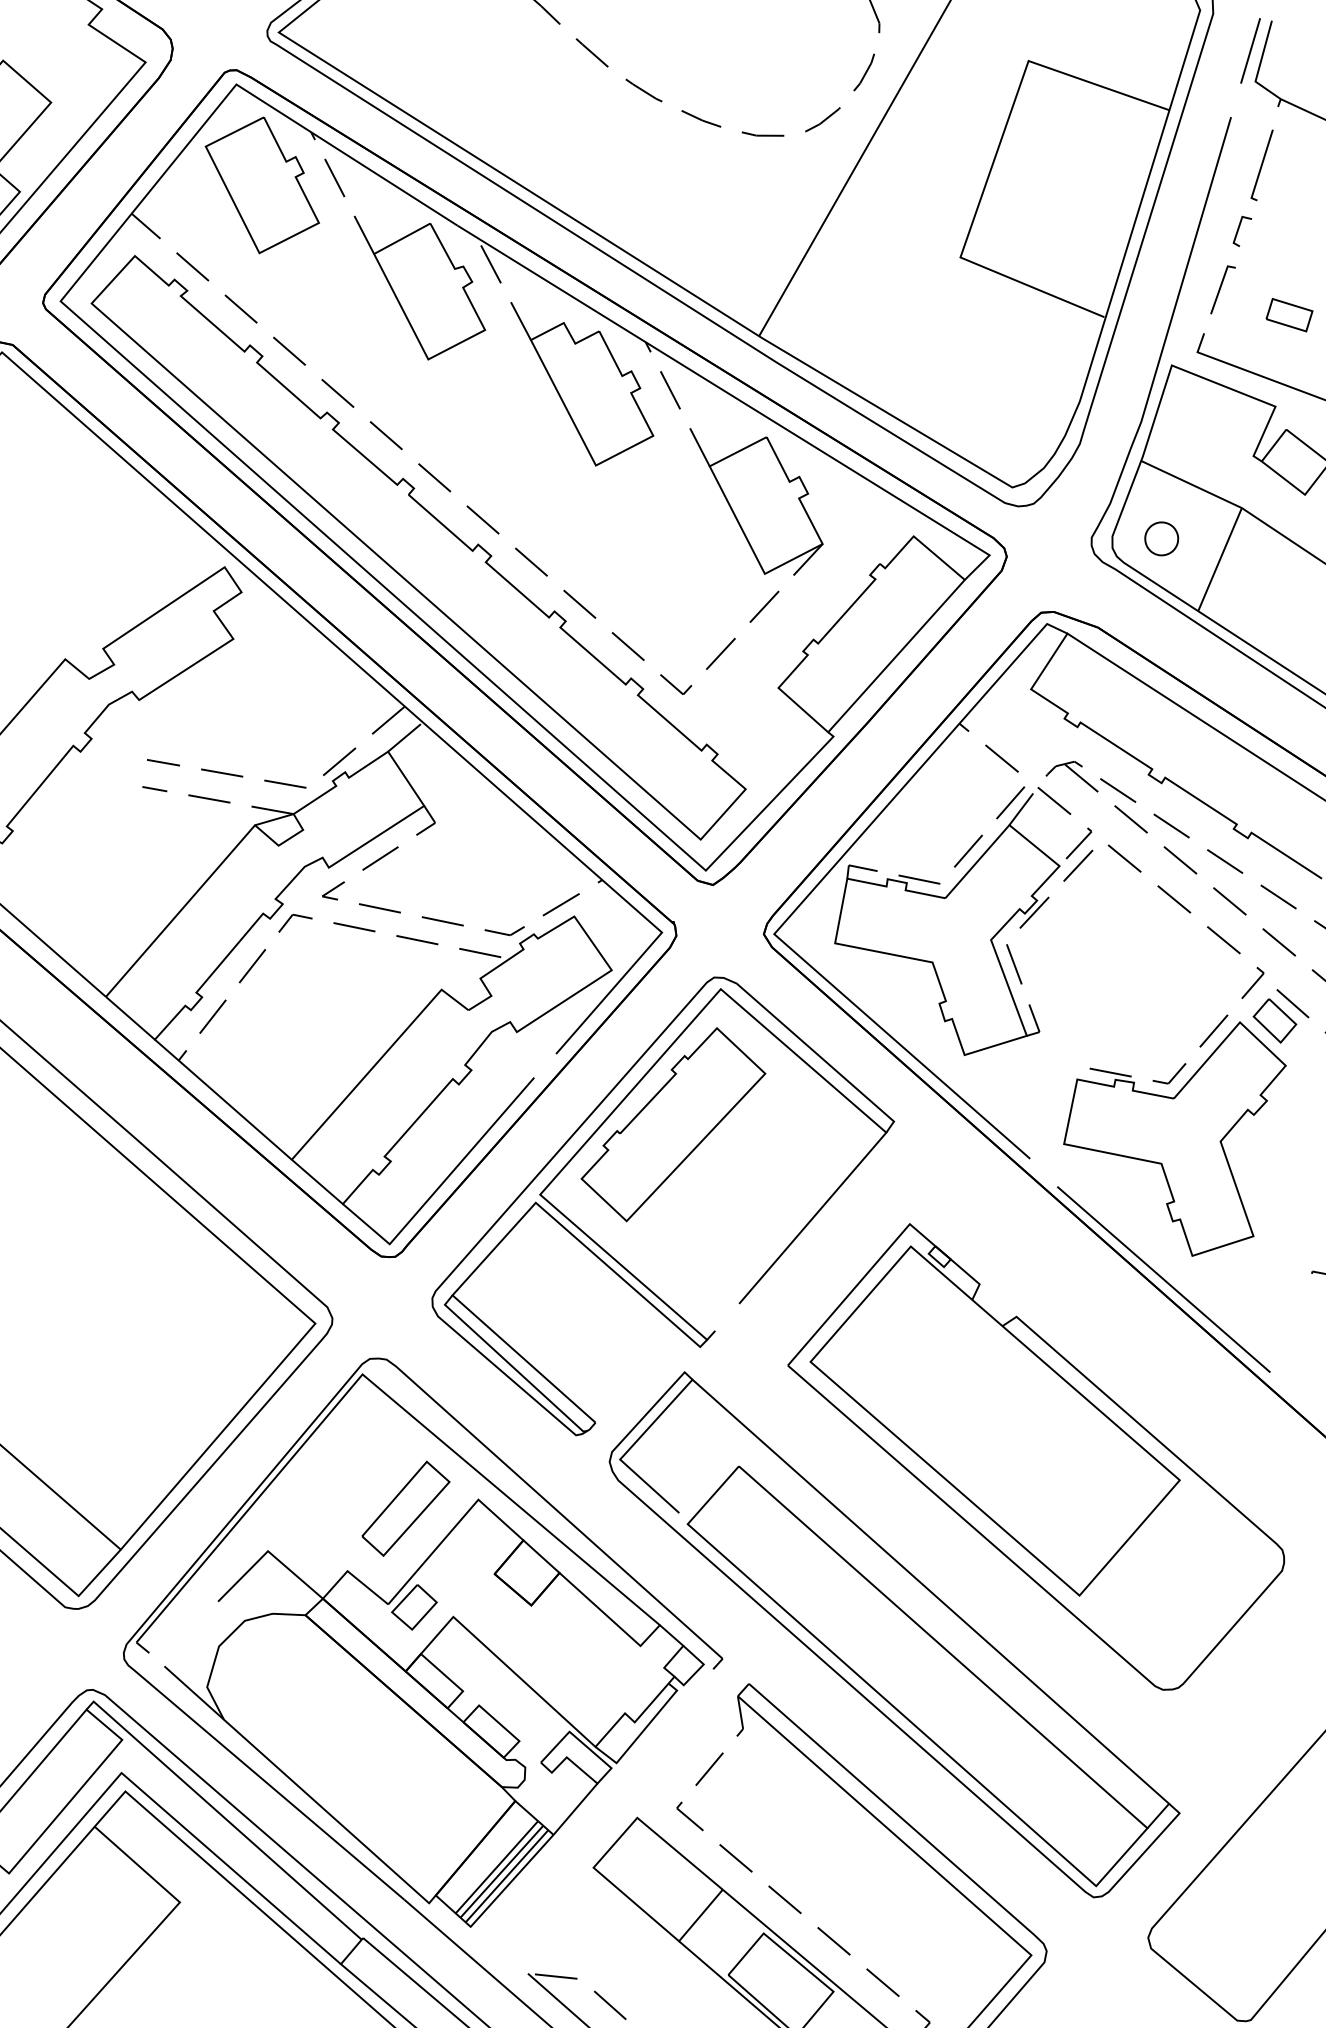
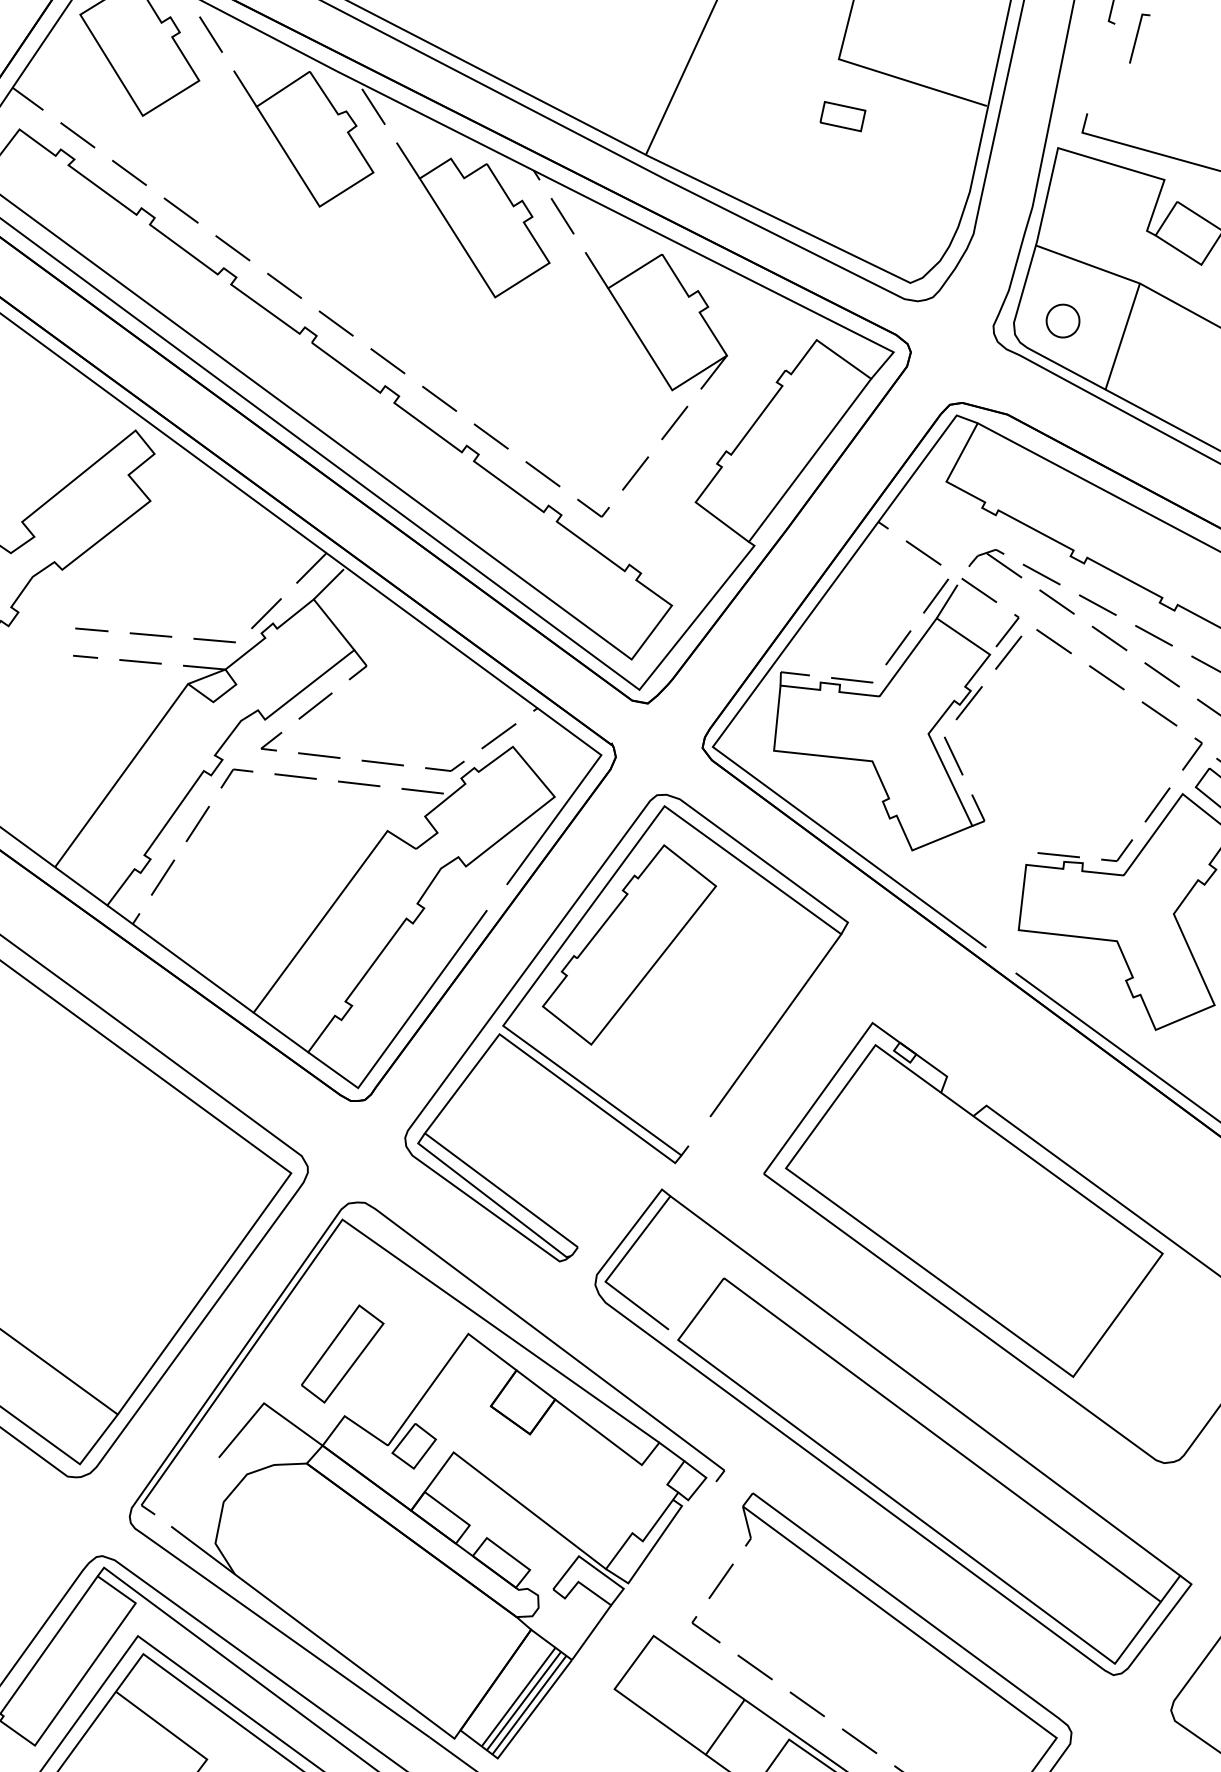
line: (1220, 289) -> (1137, 38), moved
part: (1289, 315) -> (842, 116), moved
part: (405, 1508) -> (342, 1353), moved

